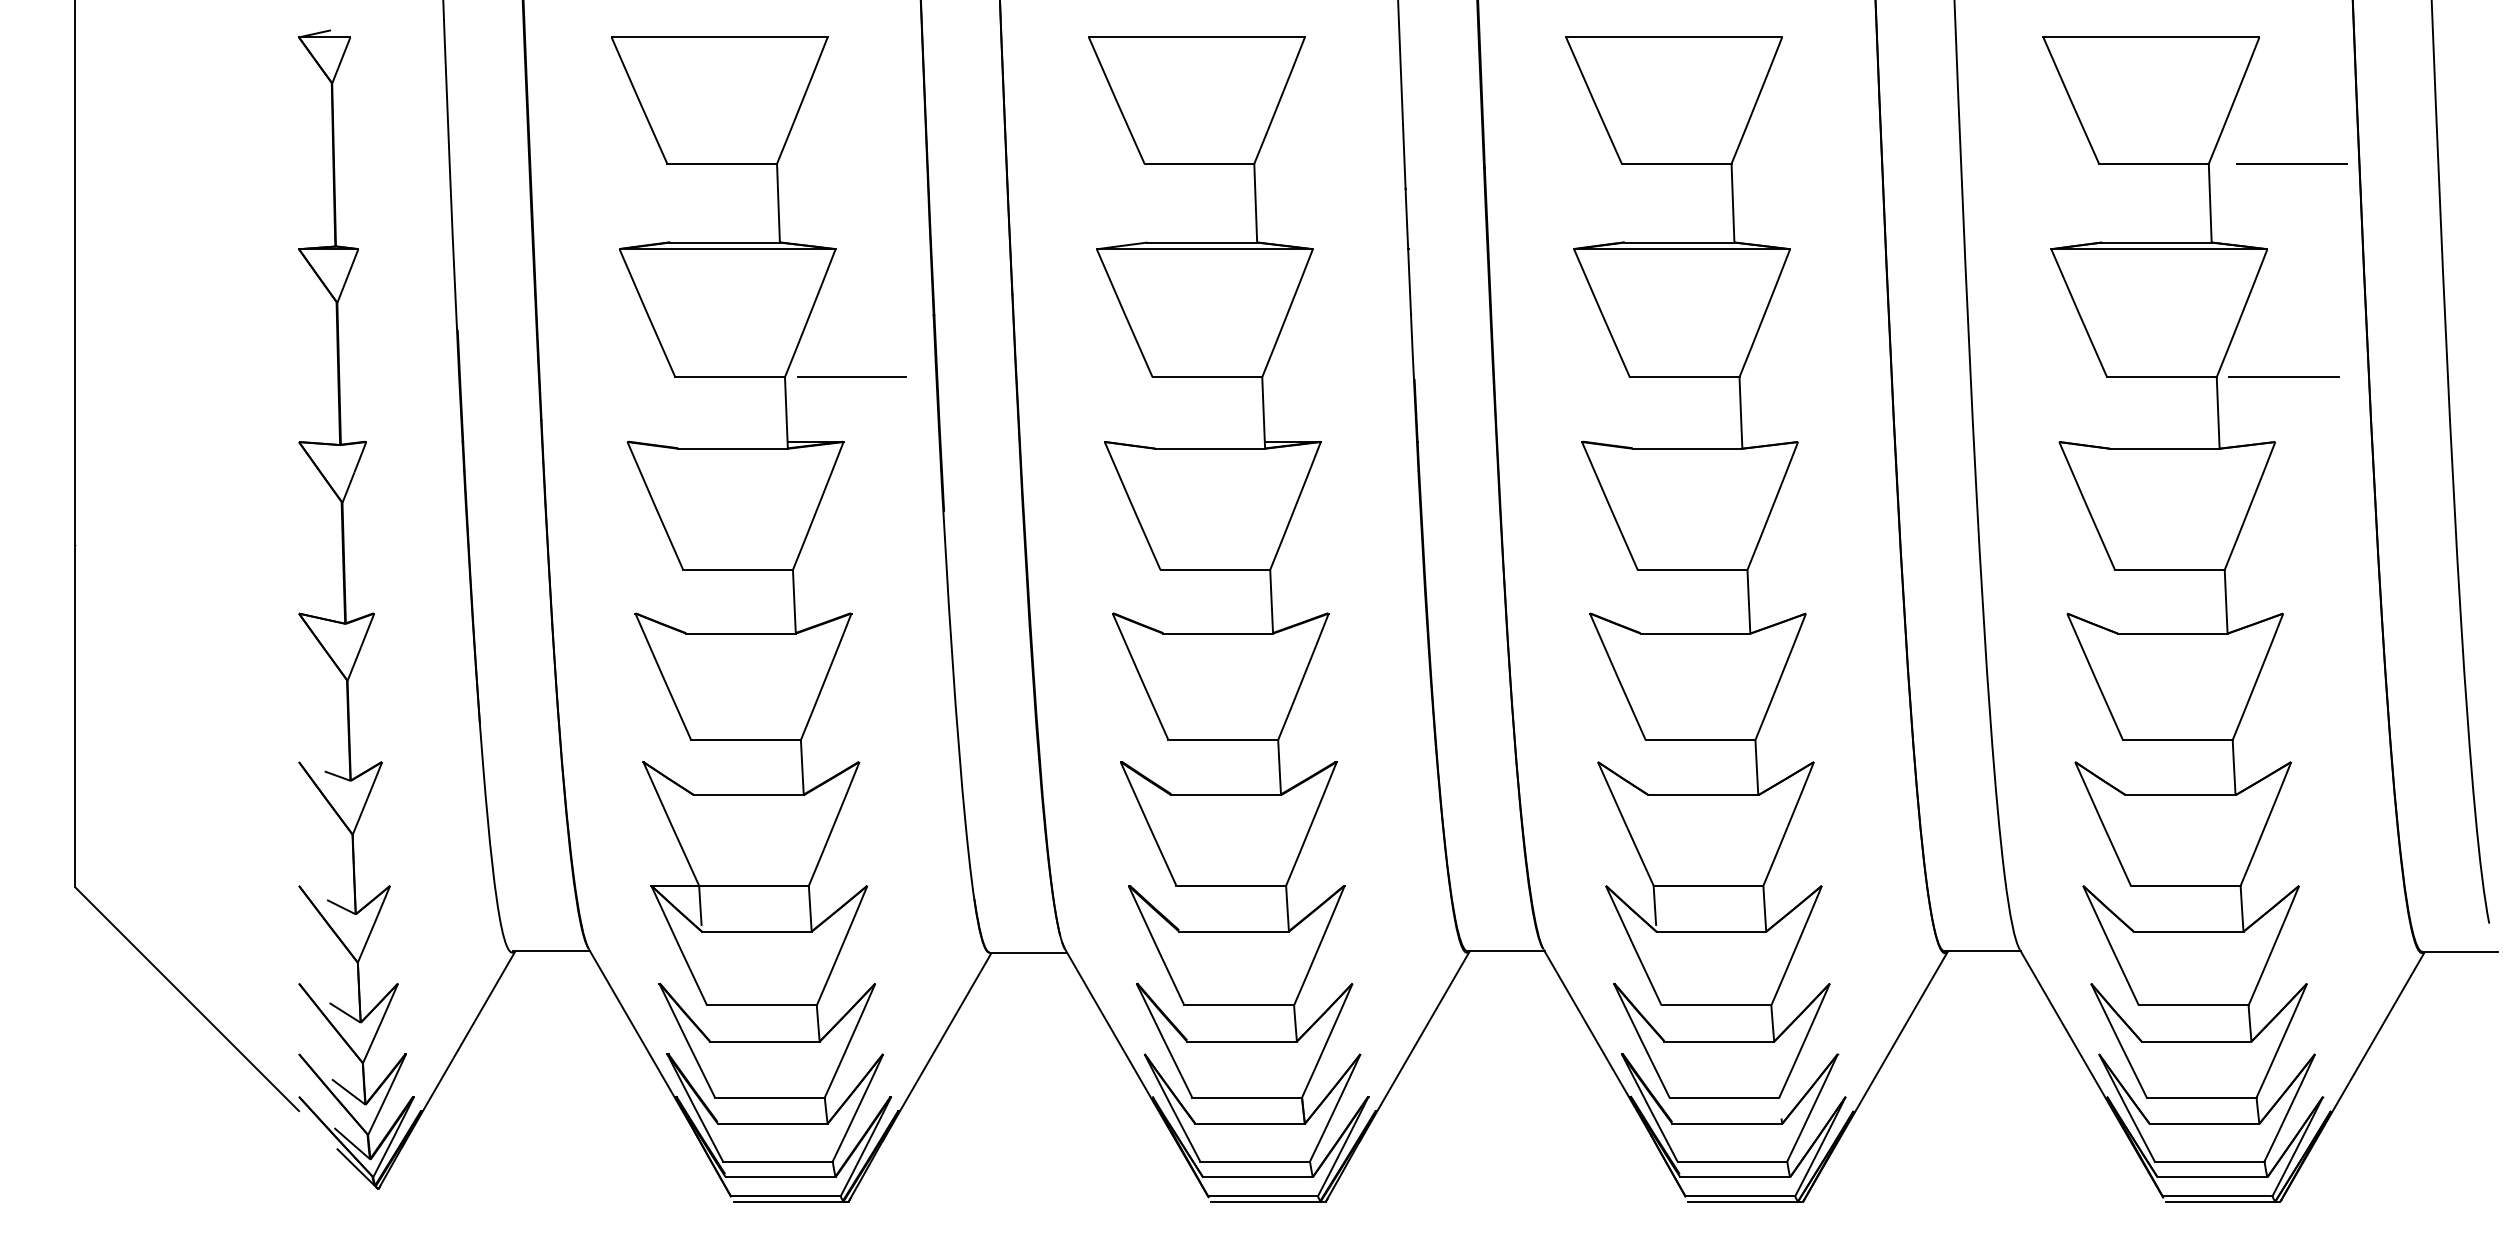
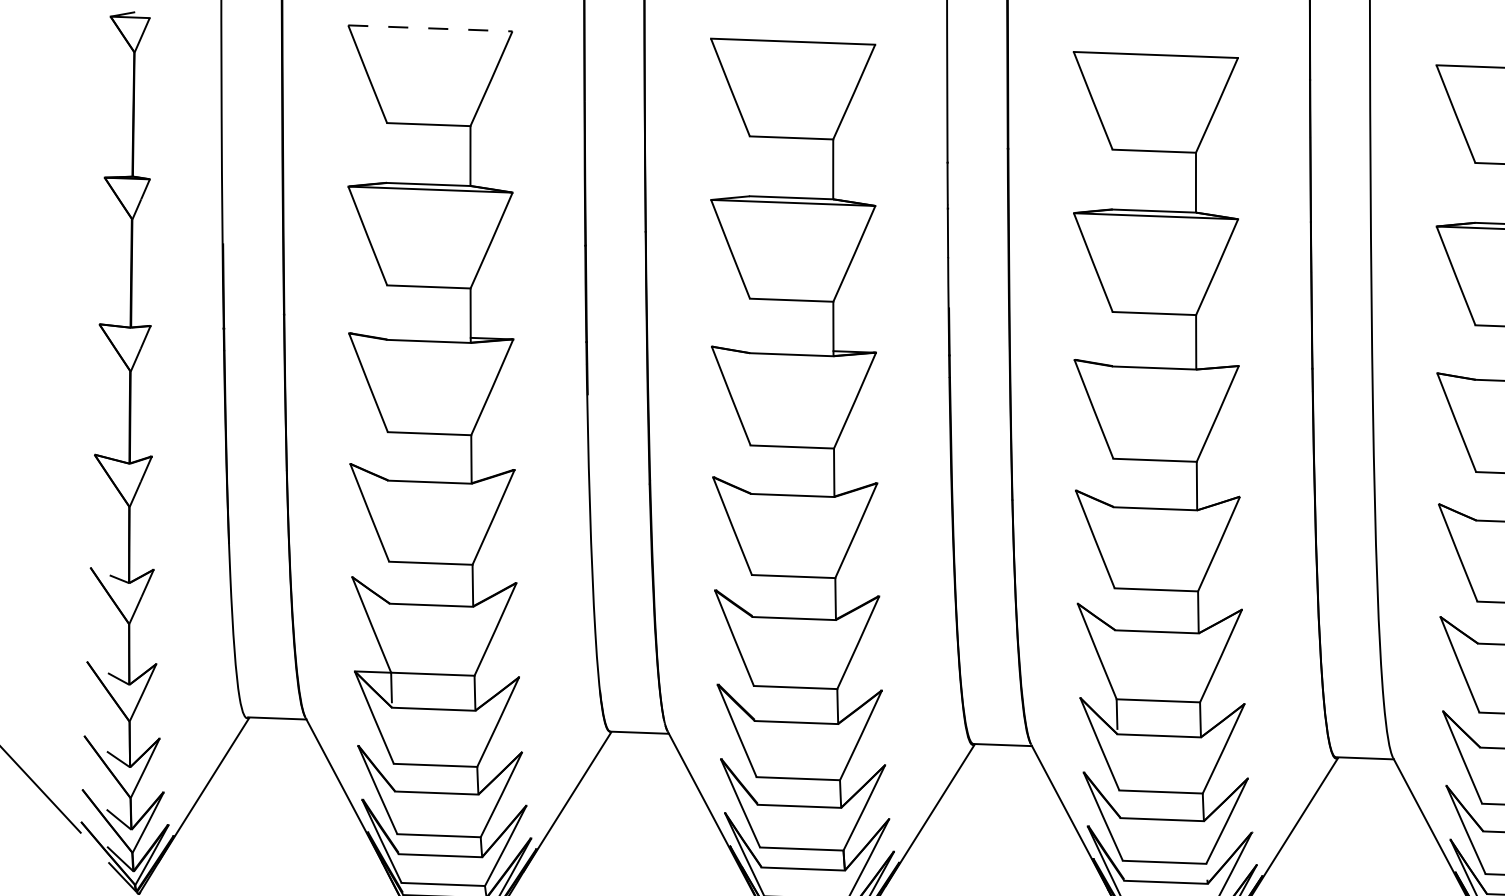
line: (720, 37) -> (431, 28), solid -> dashed
line: (851, 376) -> (521, 289), removed

